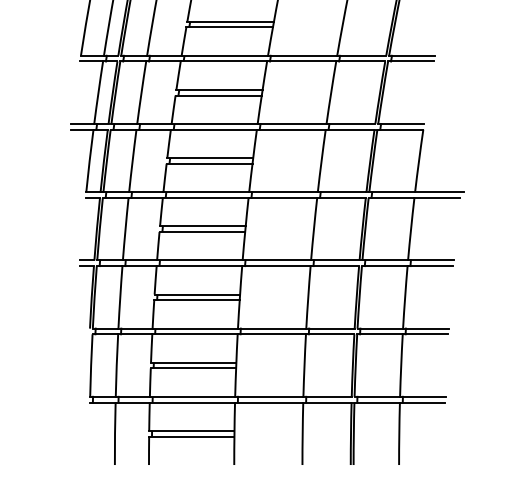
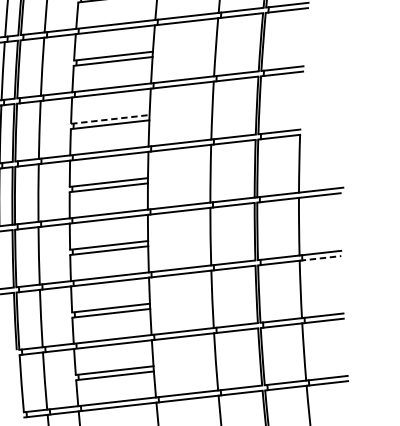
line: (220, 89) -> (111, 118), solid -> dashed
line: (430, 266) -> (320, 258), solid -> dashed

